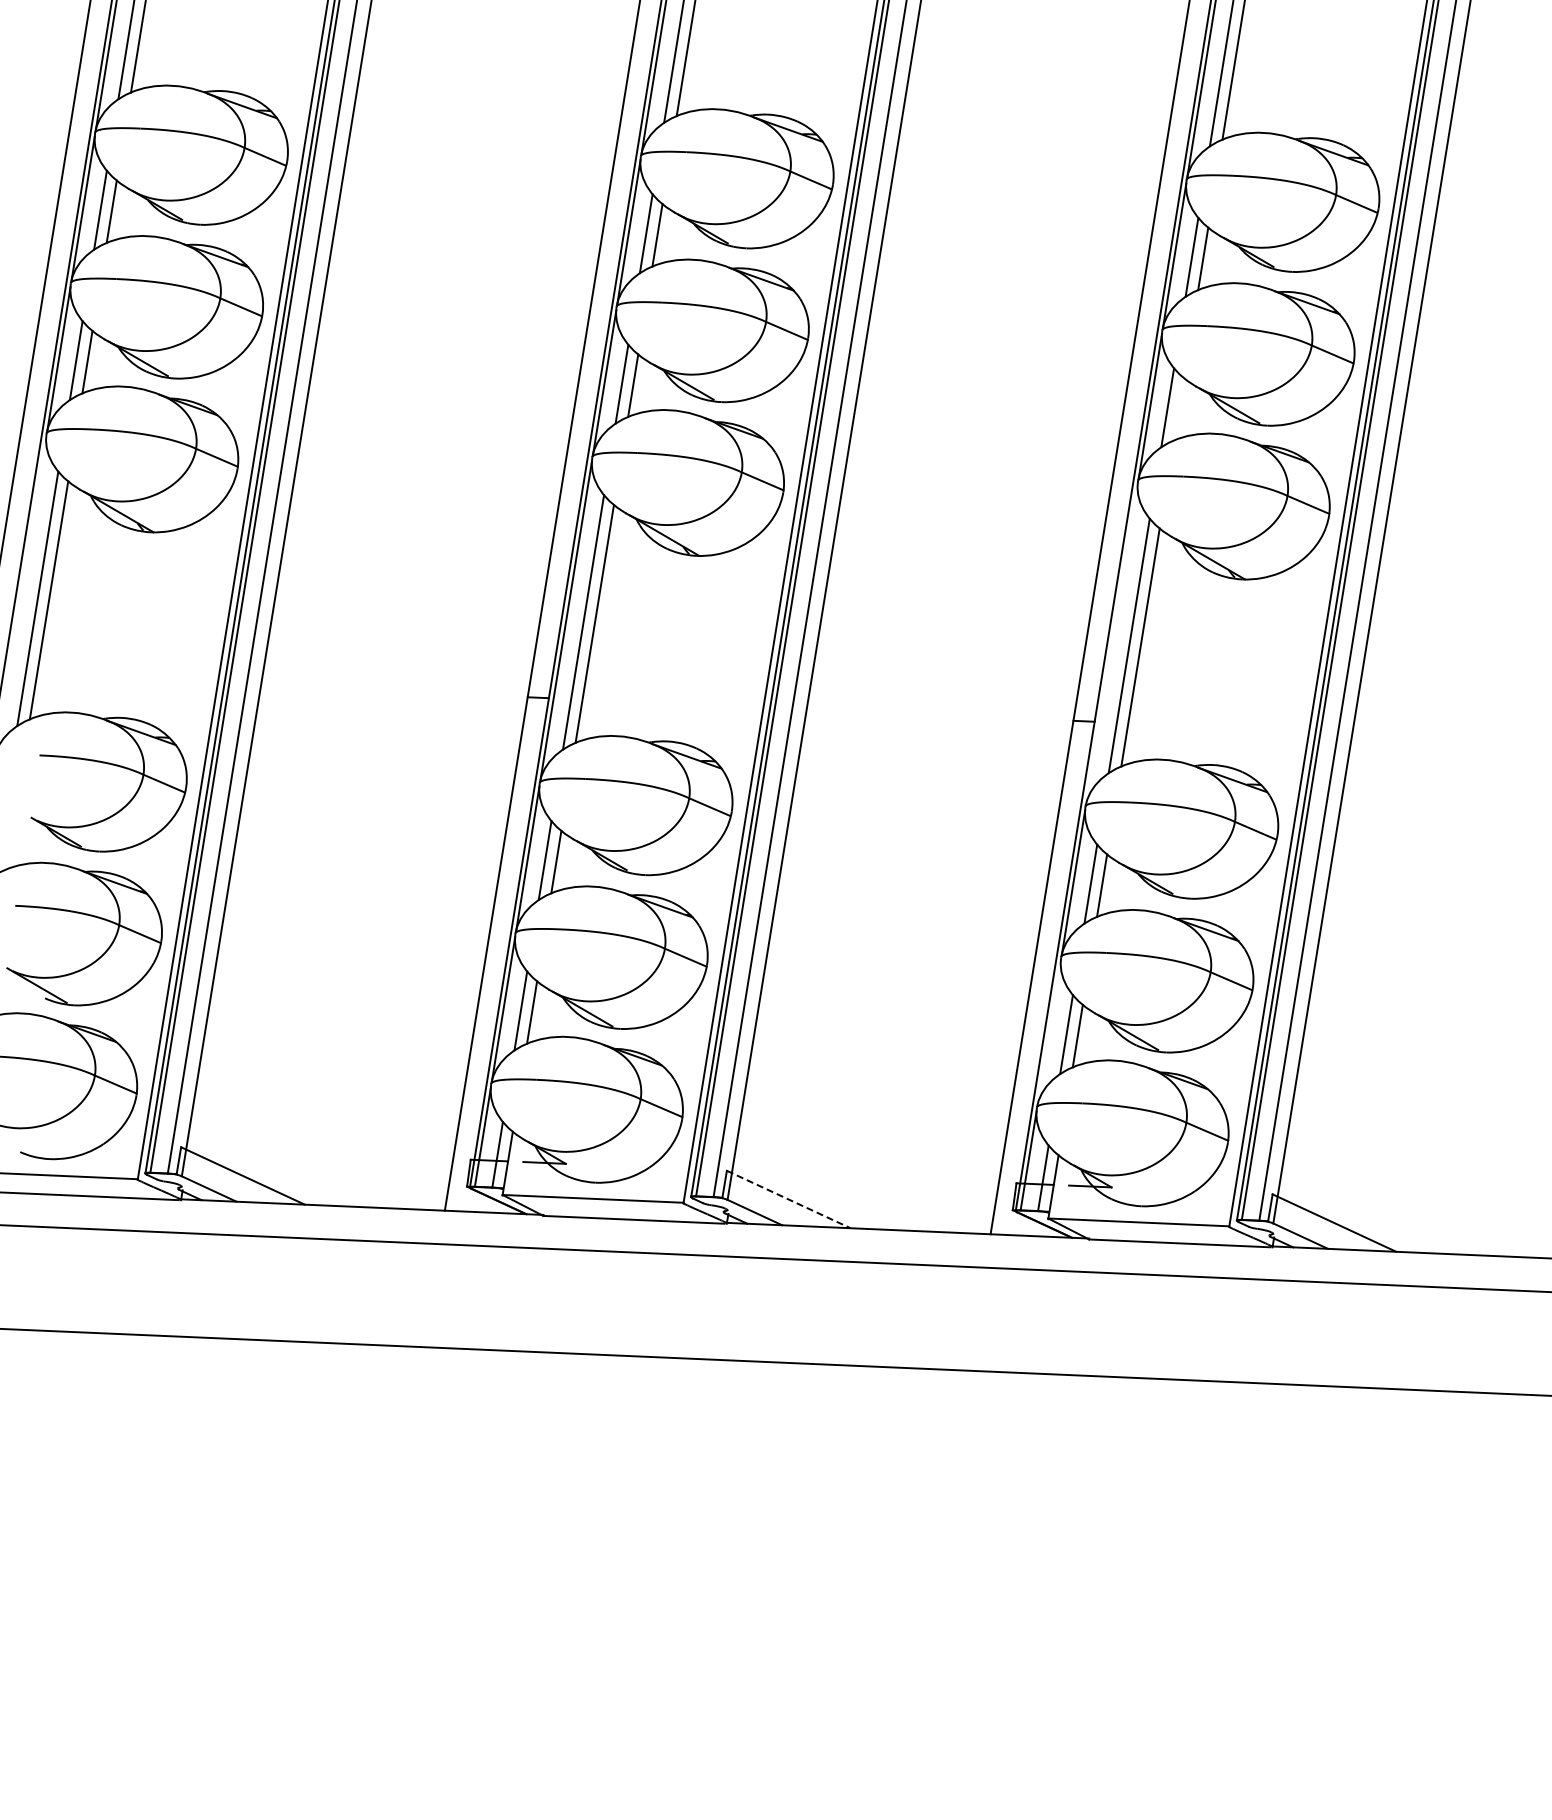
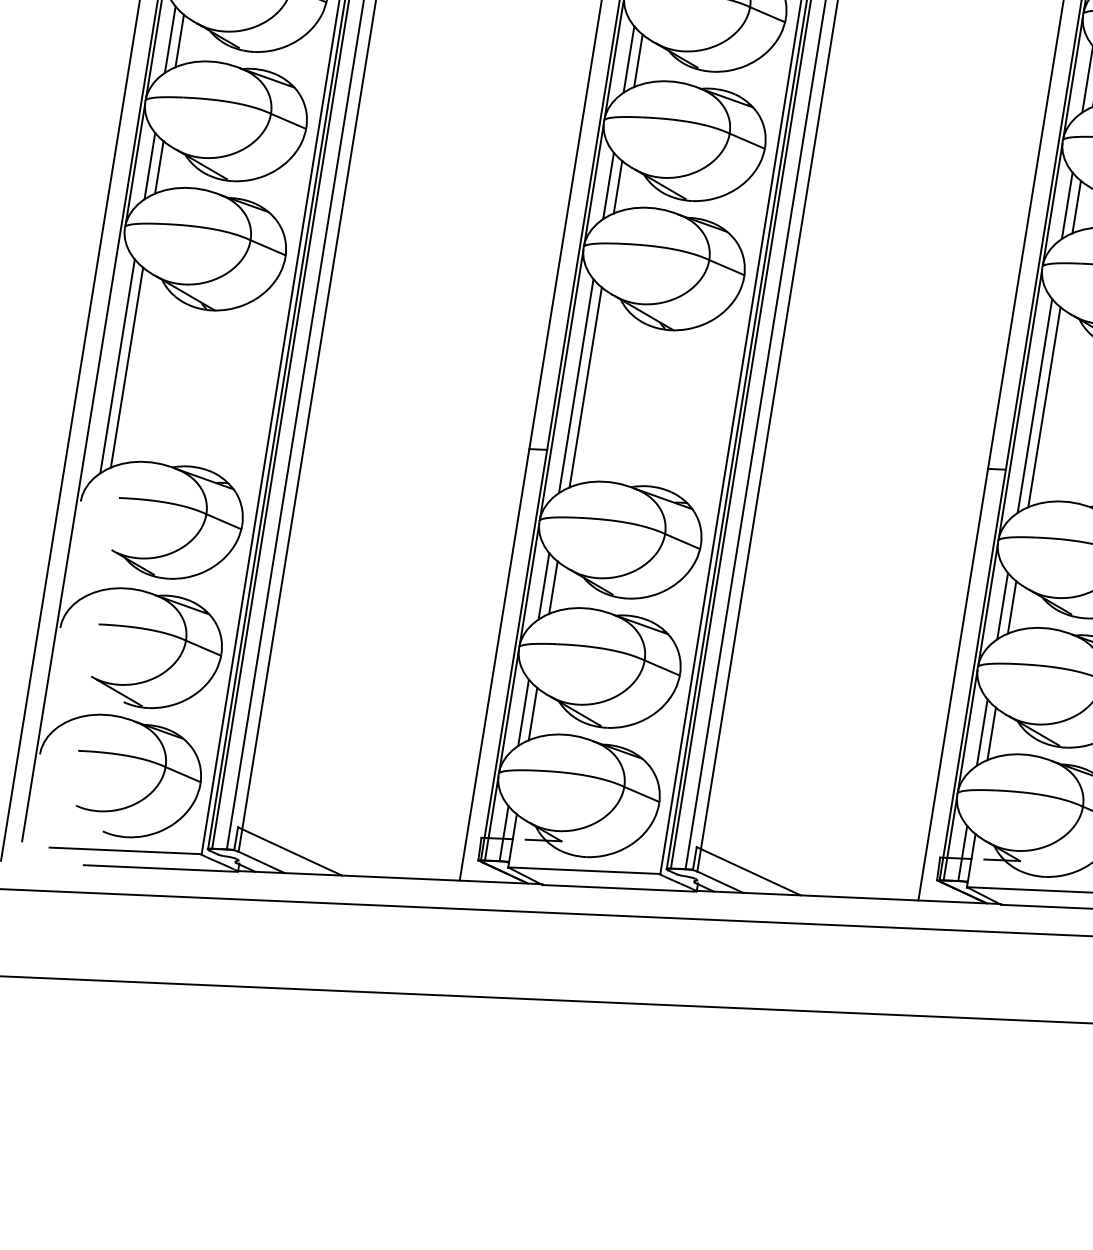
line: (1178, 409) -> (1076, 207), added
line: (1111, 643) -> (1020, 403), added
line: (1048, 1032) -> (967, 730), added
line: (789, 1199) -> (749, 871), dashed -> solid

